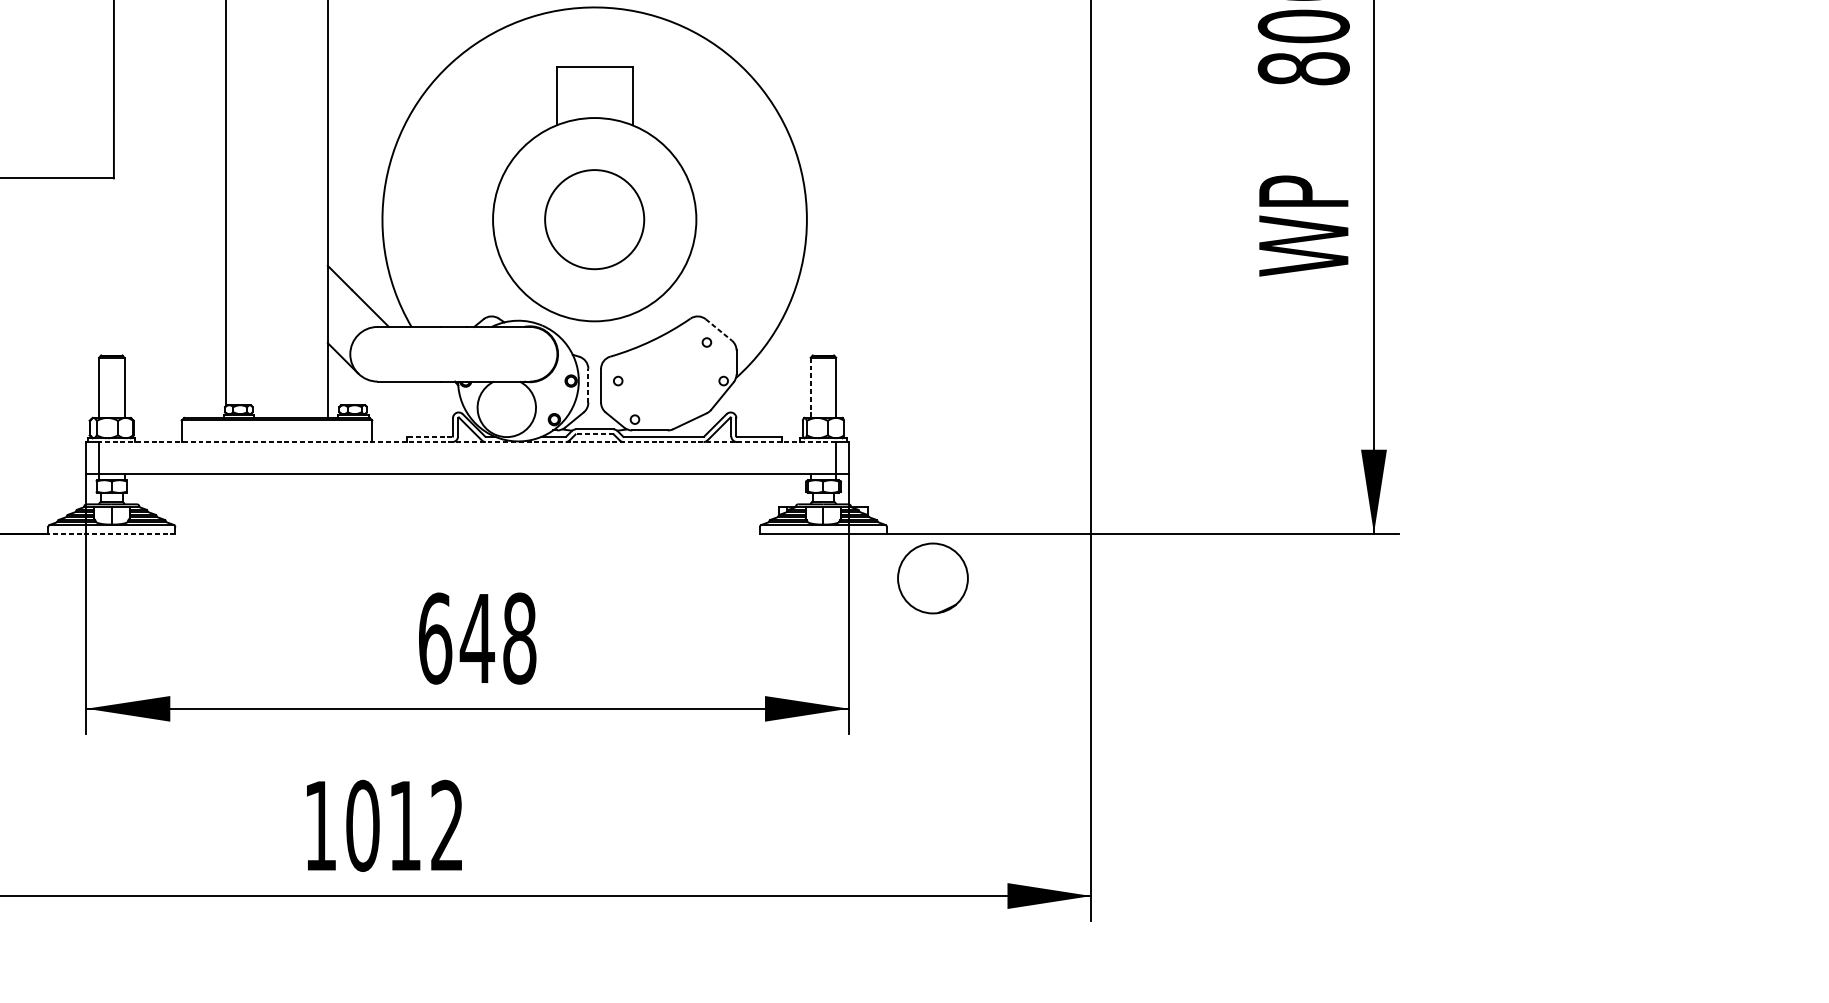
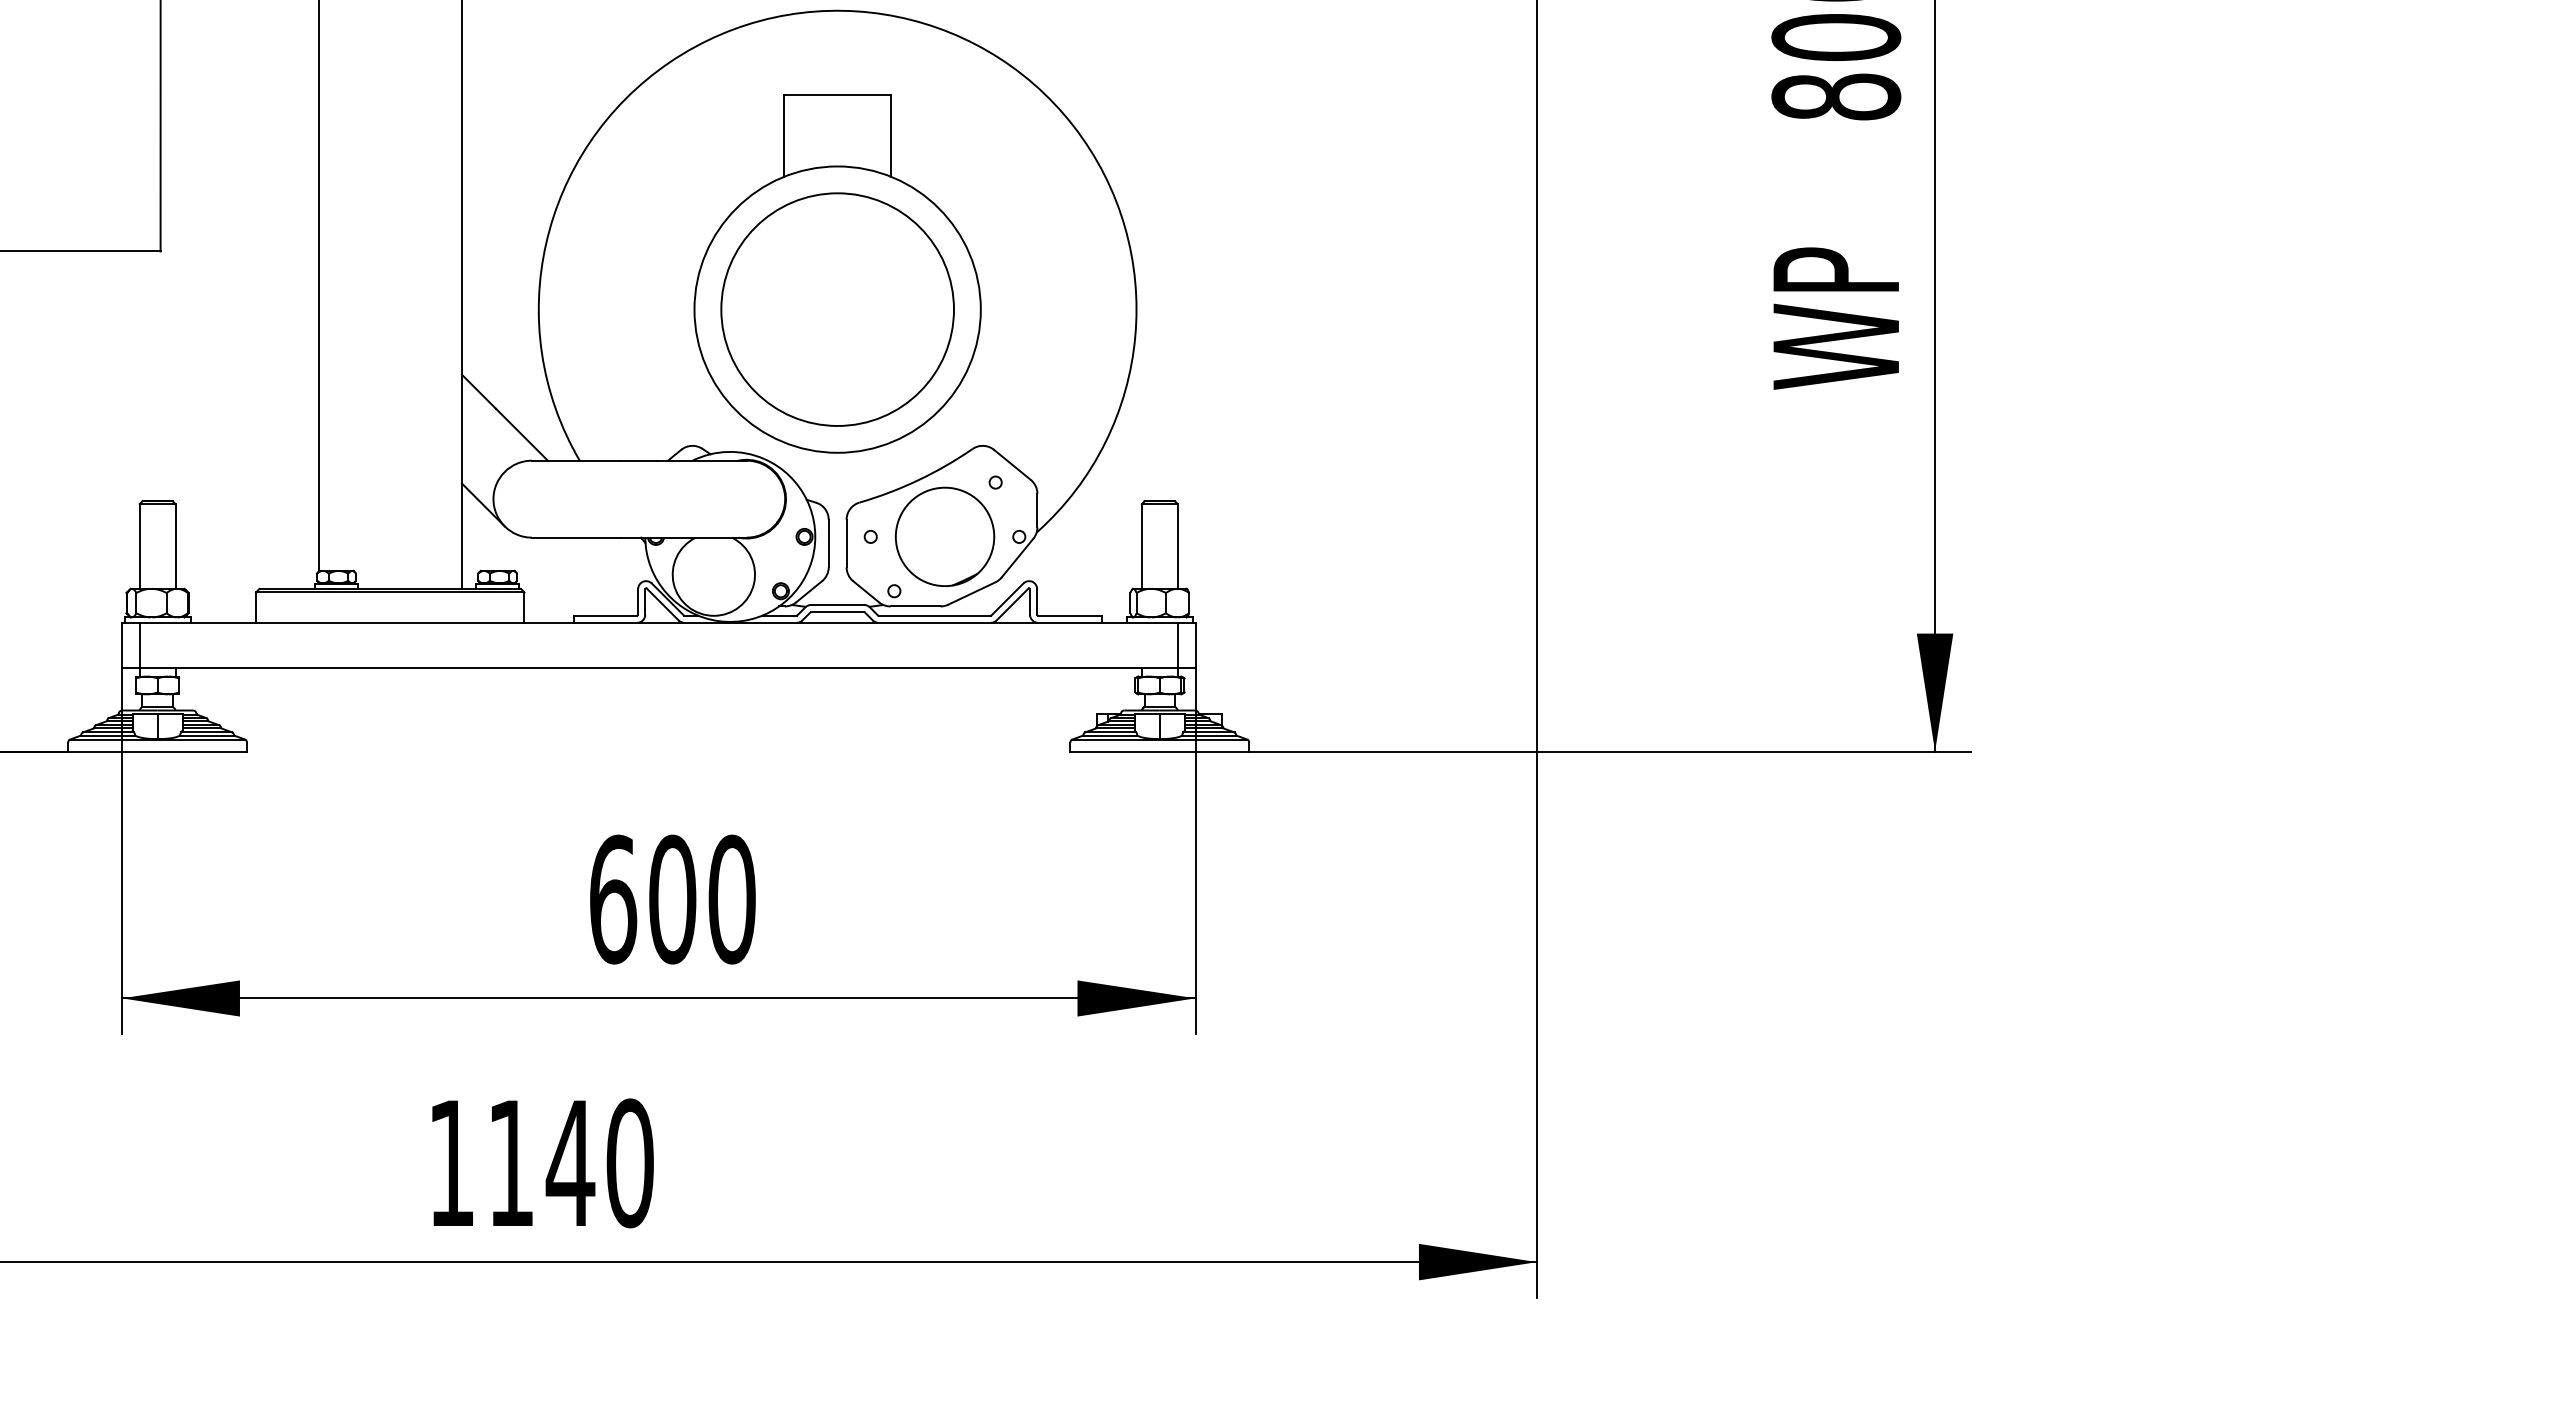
circle: (594, 219) -> (837, 309), size x1.67
line: (718, 329) -> (1012, 464), dashed -> solid
line: (588, 385) -> (828, 543), dashed -> solid
line: (810, 387) -> (1141, 546), dashed -> solid
line: (594, 434) -> (837, 612), dashed -> solid
line: (429, 436) -> (605, 615), dashed -> solid
line: (467, 441) -> (658, 622), dashed -> solid
line: (111, 533) -> (157, 751), dashed -> solid
part: (932, 578) -> (944, 536), moved
text: (498, 638) -> (701, 899), 648 -> 600
text: (405, 826) -> (570, 1163), 1012 -> 1140

